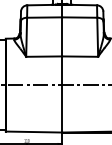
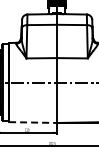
line: (34, 131) -> (33, 122), solid -> dashed

